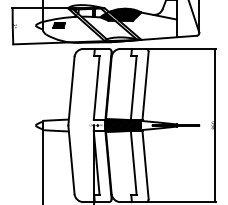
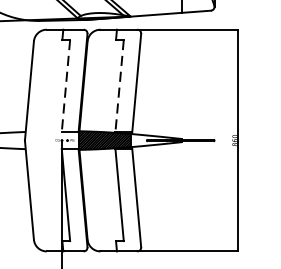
line: (96, 87) -> (65, 85), solid -> dashed
line: (133, 87) -> (119, 85), solid -> dashed

